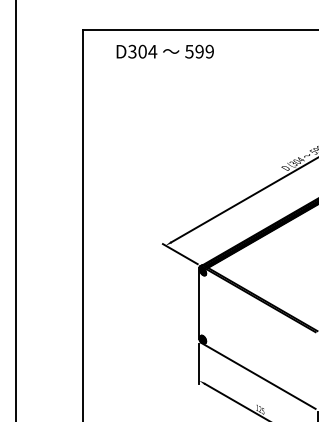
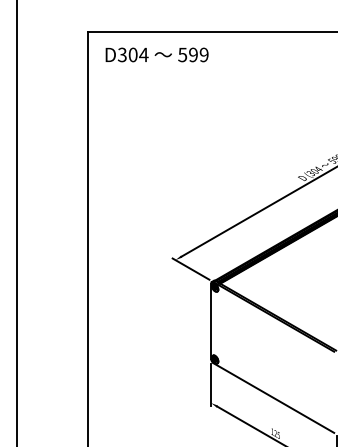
text: (164, 51) -> (156, 54), moved

